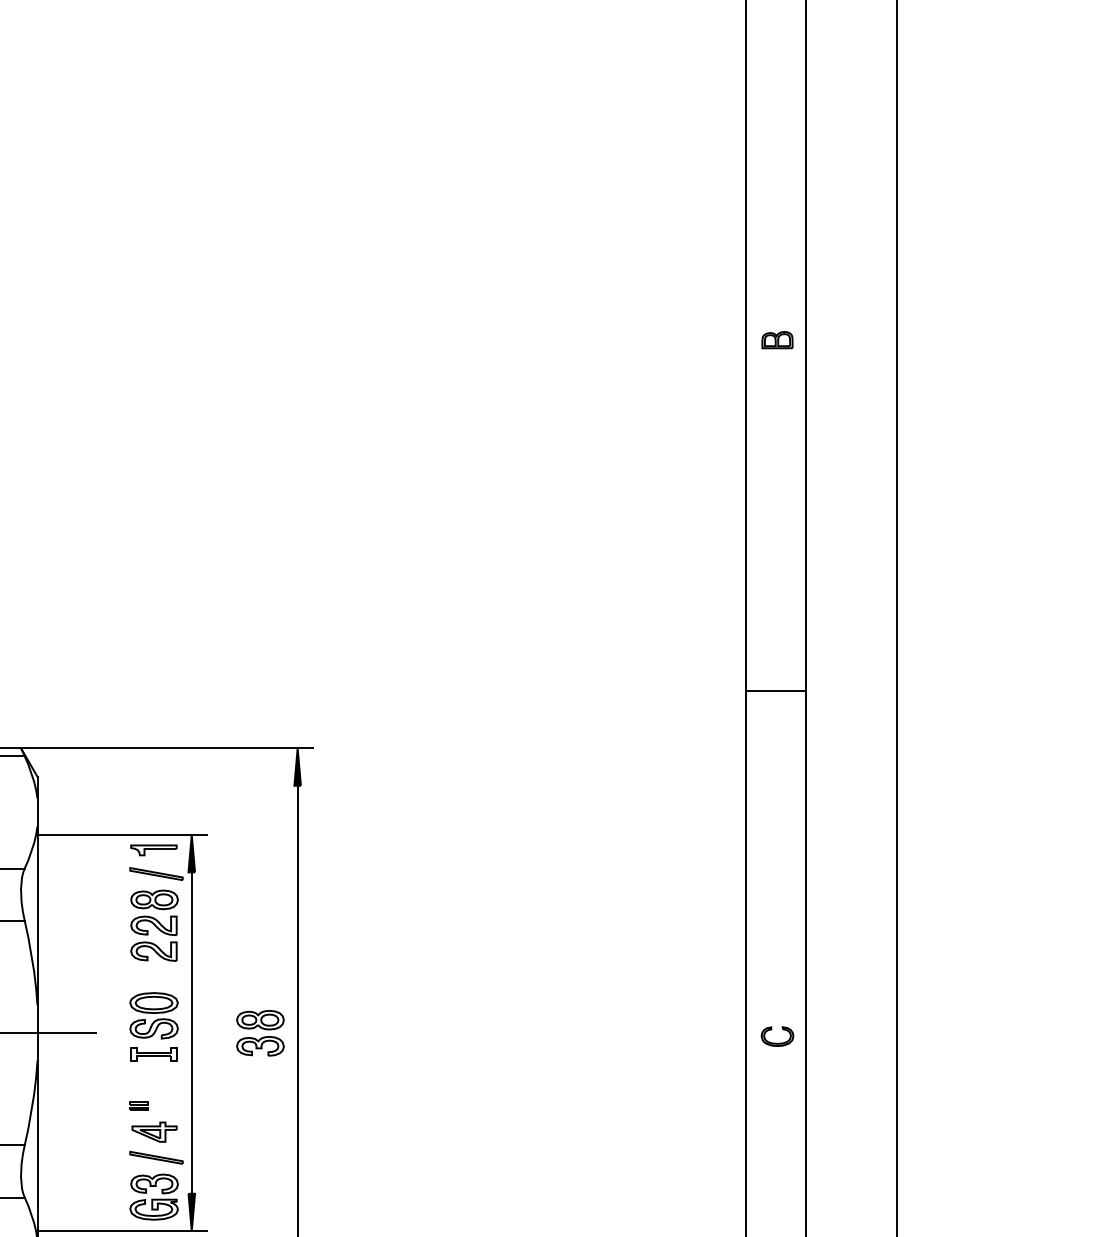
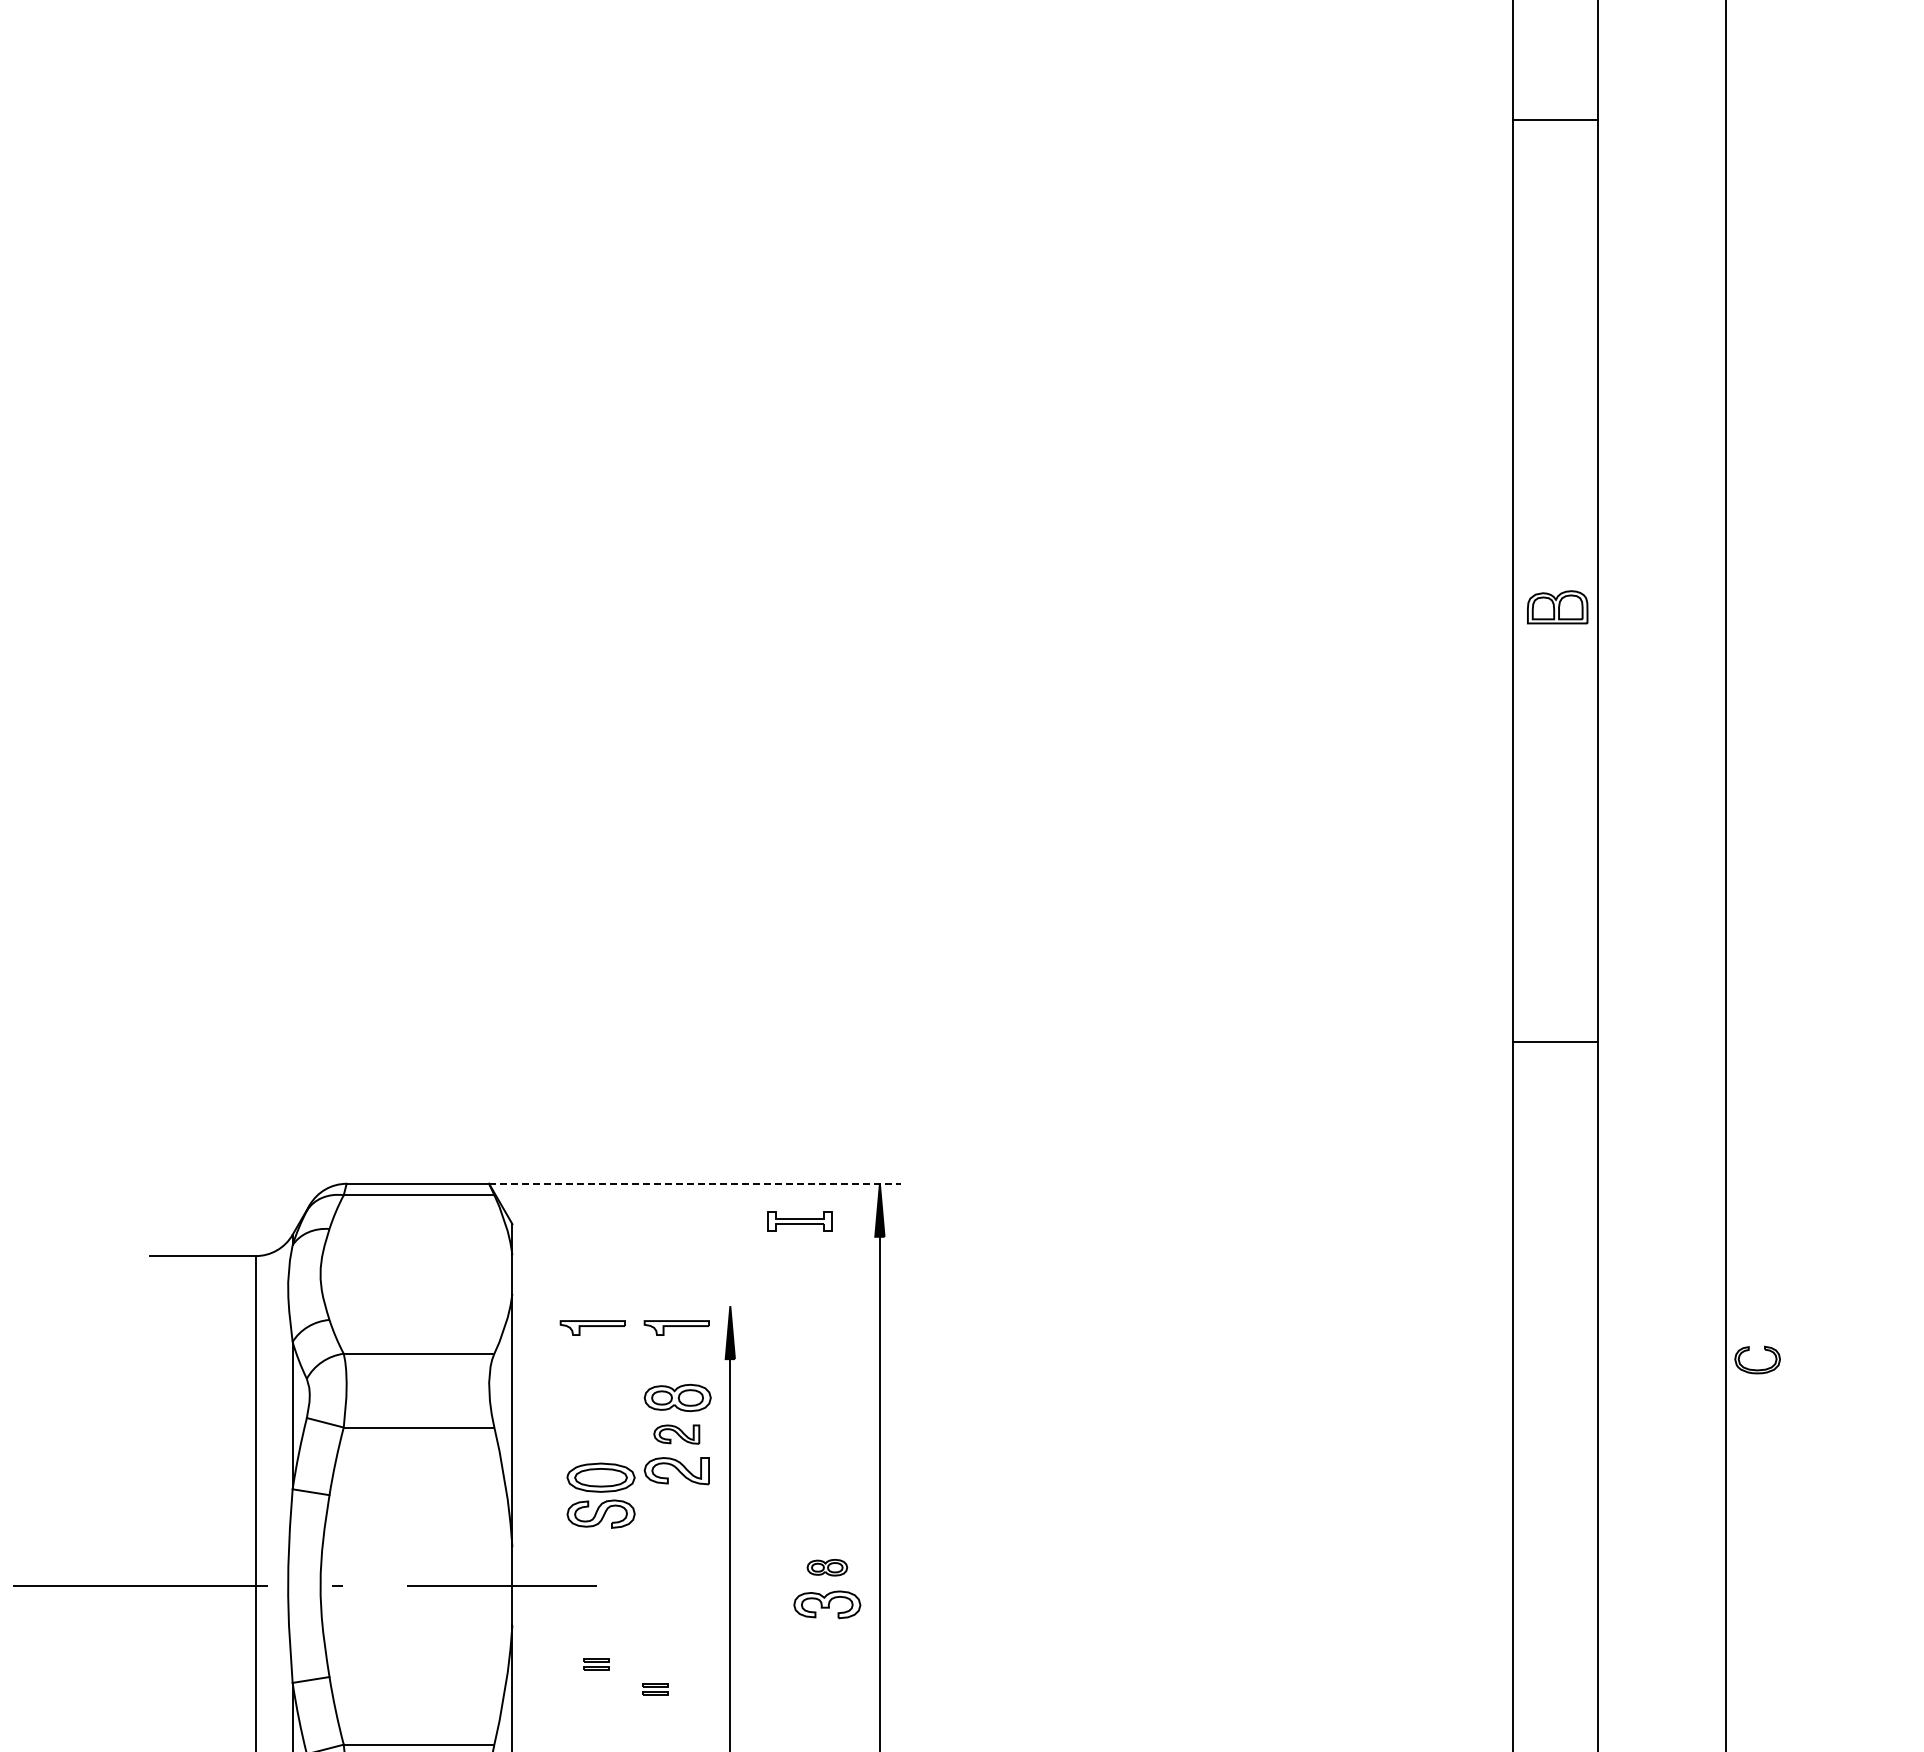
part: (777, 340) -> (1557, 607), size x1.4
line: (775, 691) -> (1555, 1042), moved
line: (167, 748) -> (695, 1183), solid -> dashed
line: (121, 835) -> (631, 1306), removed
part: (94, 849) -> (592, 1327), added
part: (156, 874) -> (680, 1361), removed
part: (153, 925) -> (676, 1434), size x0.7
part: (153, 1015) -> (600, 1495), moved
part: (260, 1019) -> (827, 1567), size x0.6
part: (777, 1043) -> (1757, 1369), moved
part: (153, 1054) -> (799, 1221), moved
part: (97, 1088) -> (596, 1664), added
part: (154, 1131) -> (677, 1725), removed

